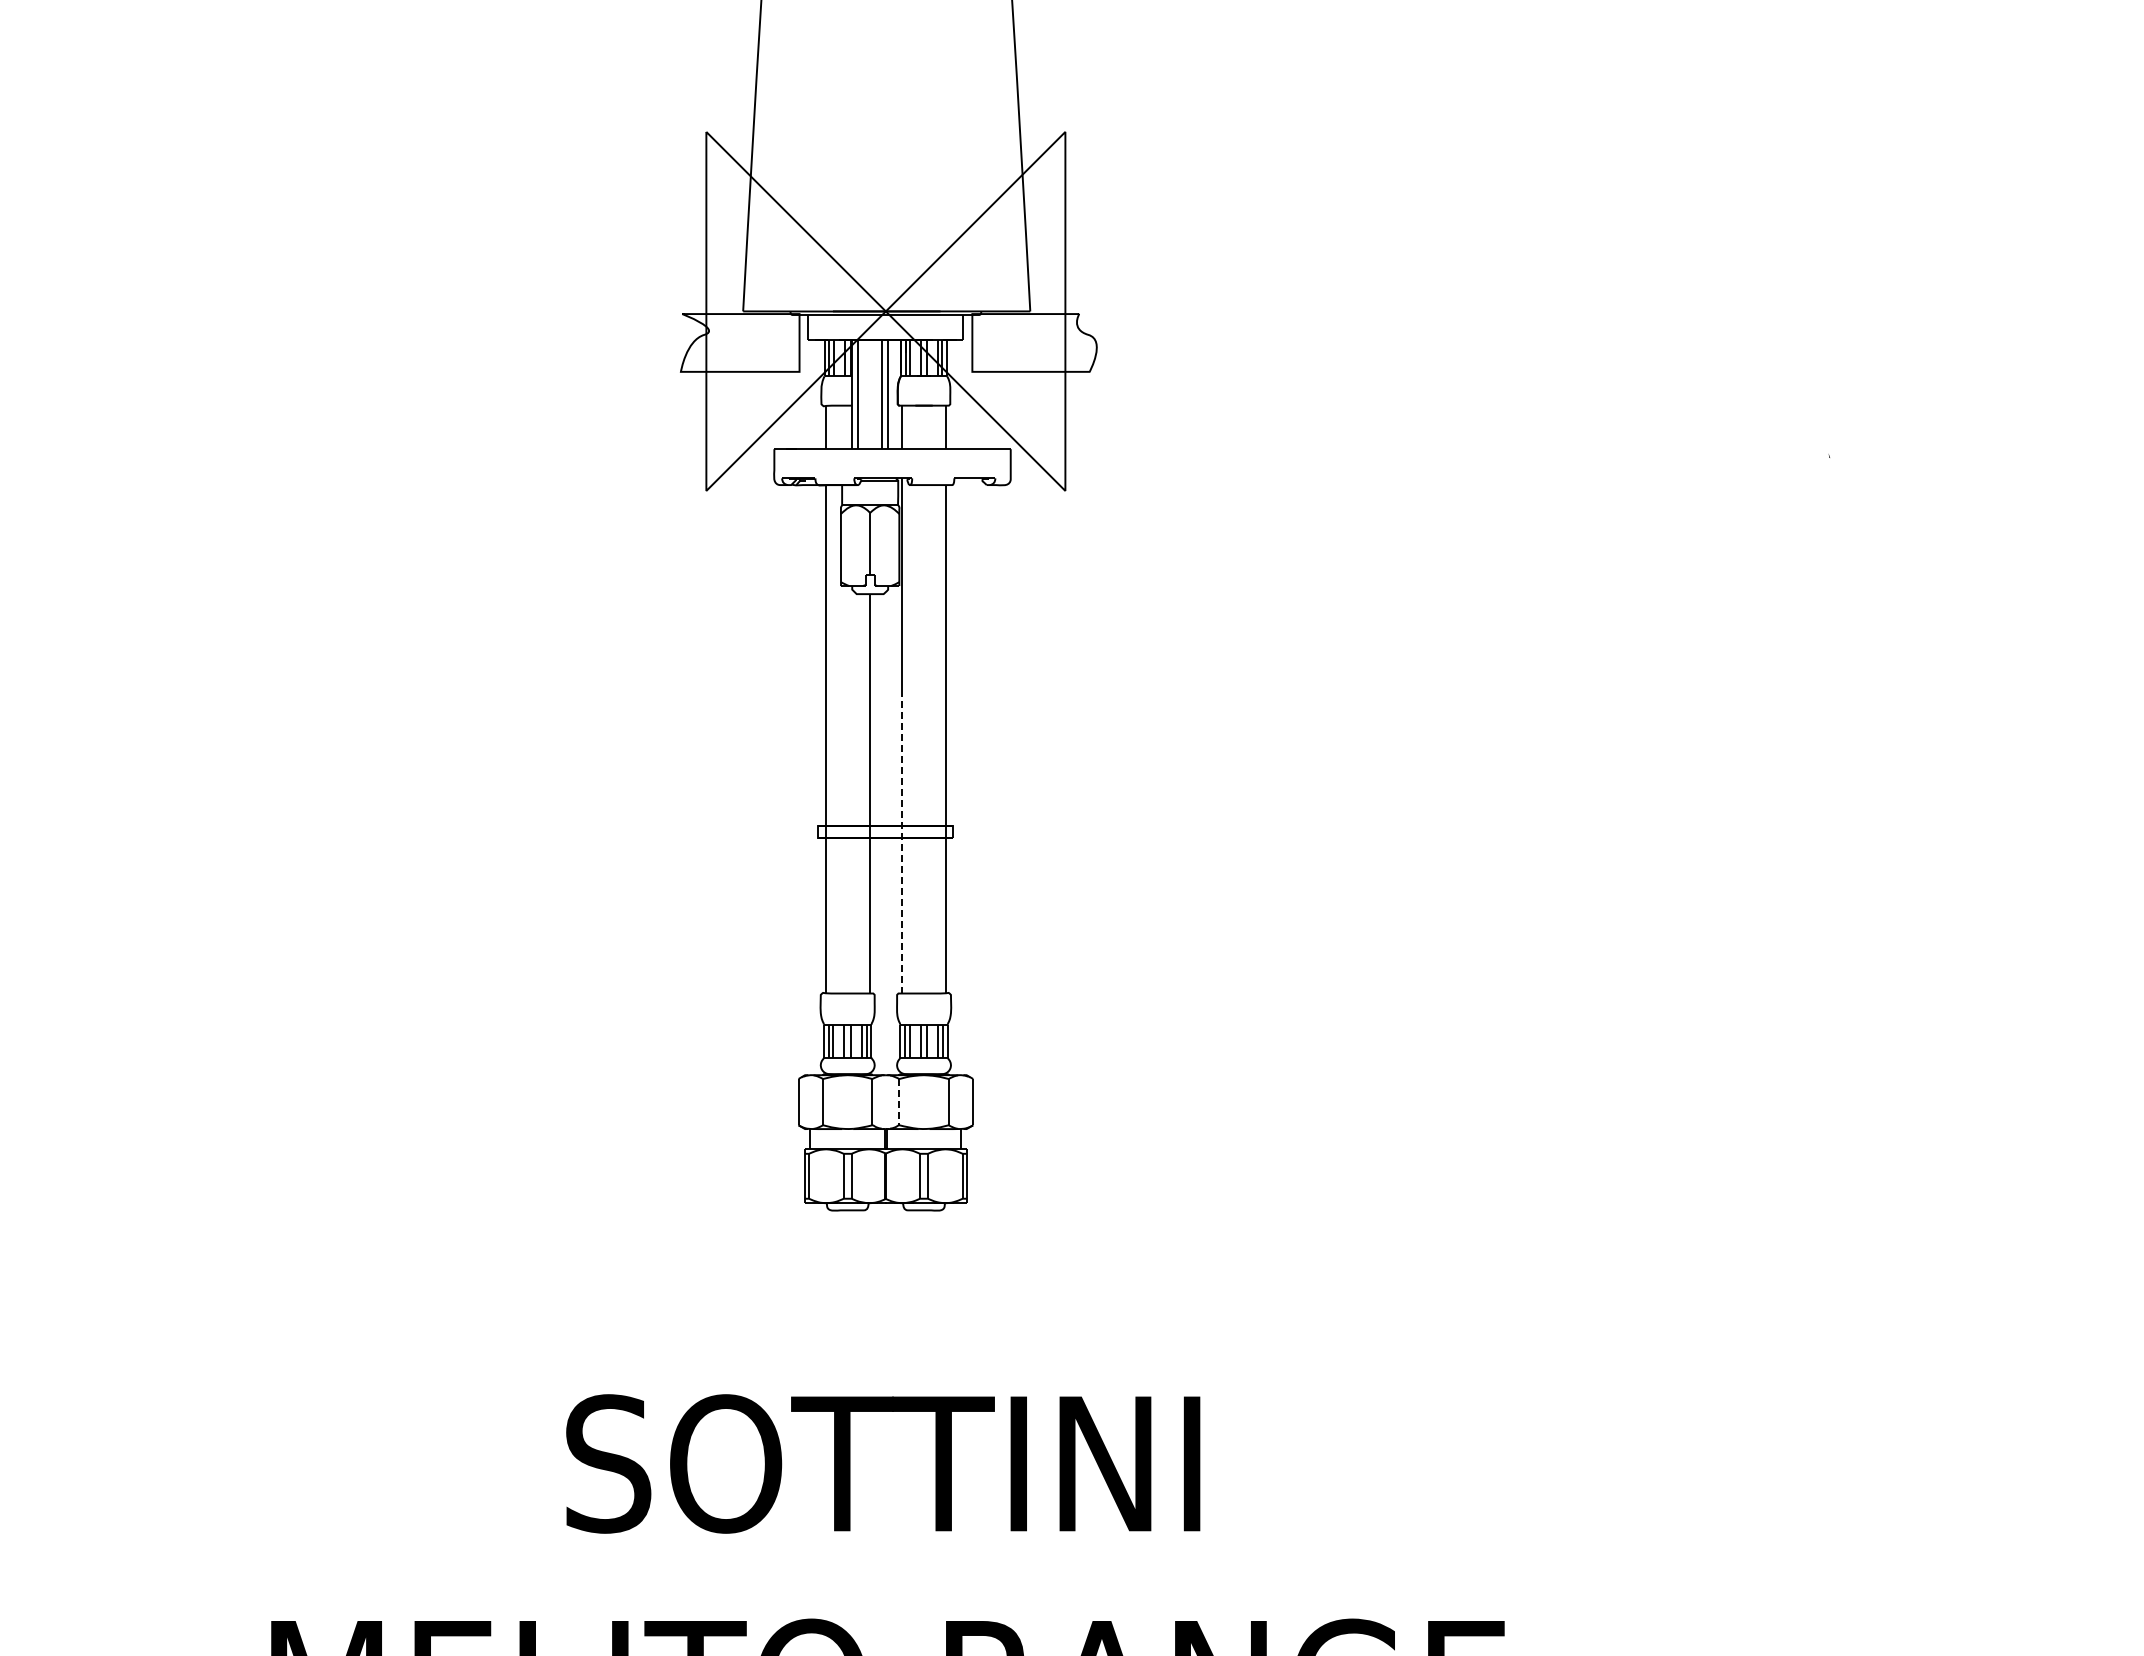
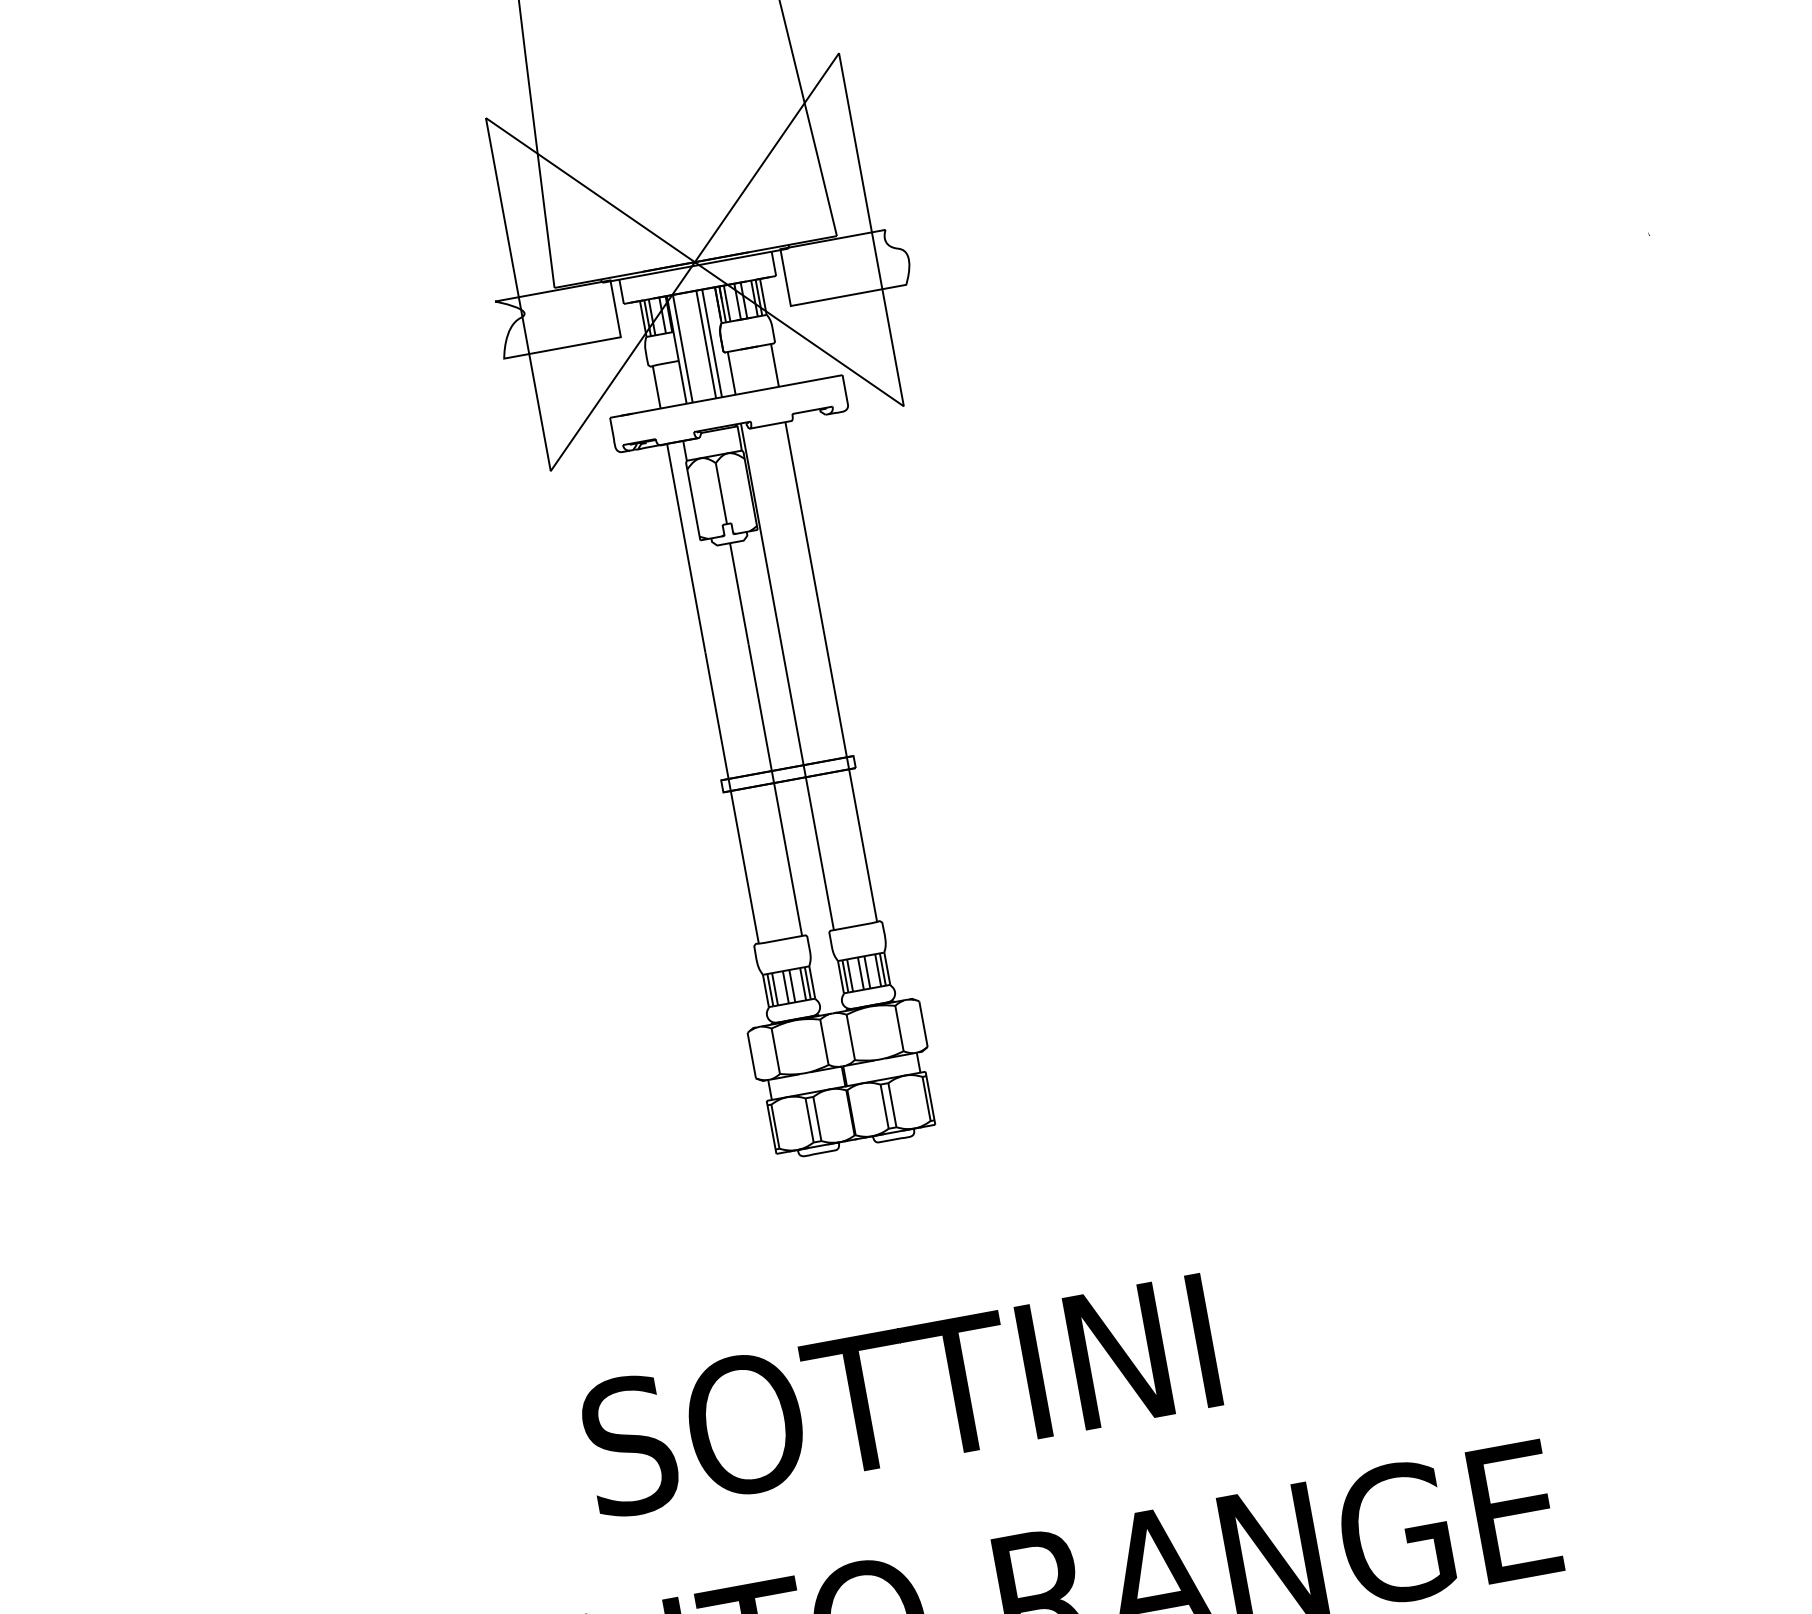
line: (902, 844) -> (807, 783), dashed -> solid
line: (899, 1102) -> (851, 1037), dashed -> solid

